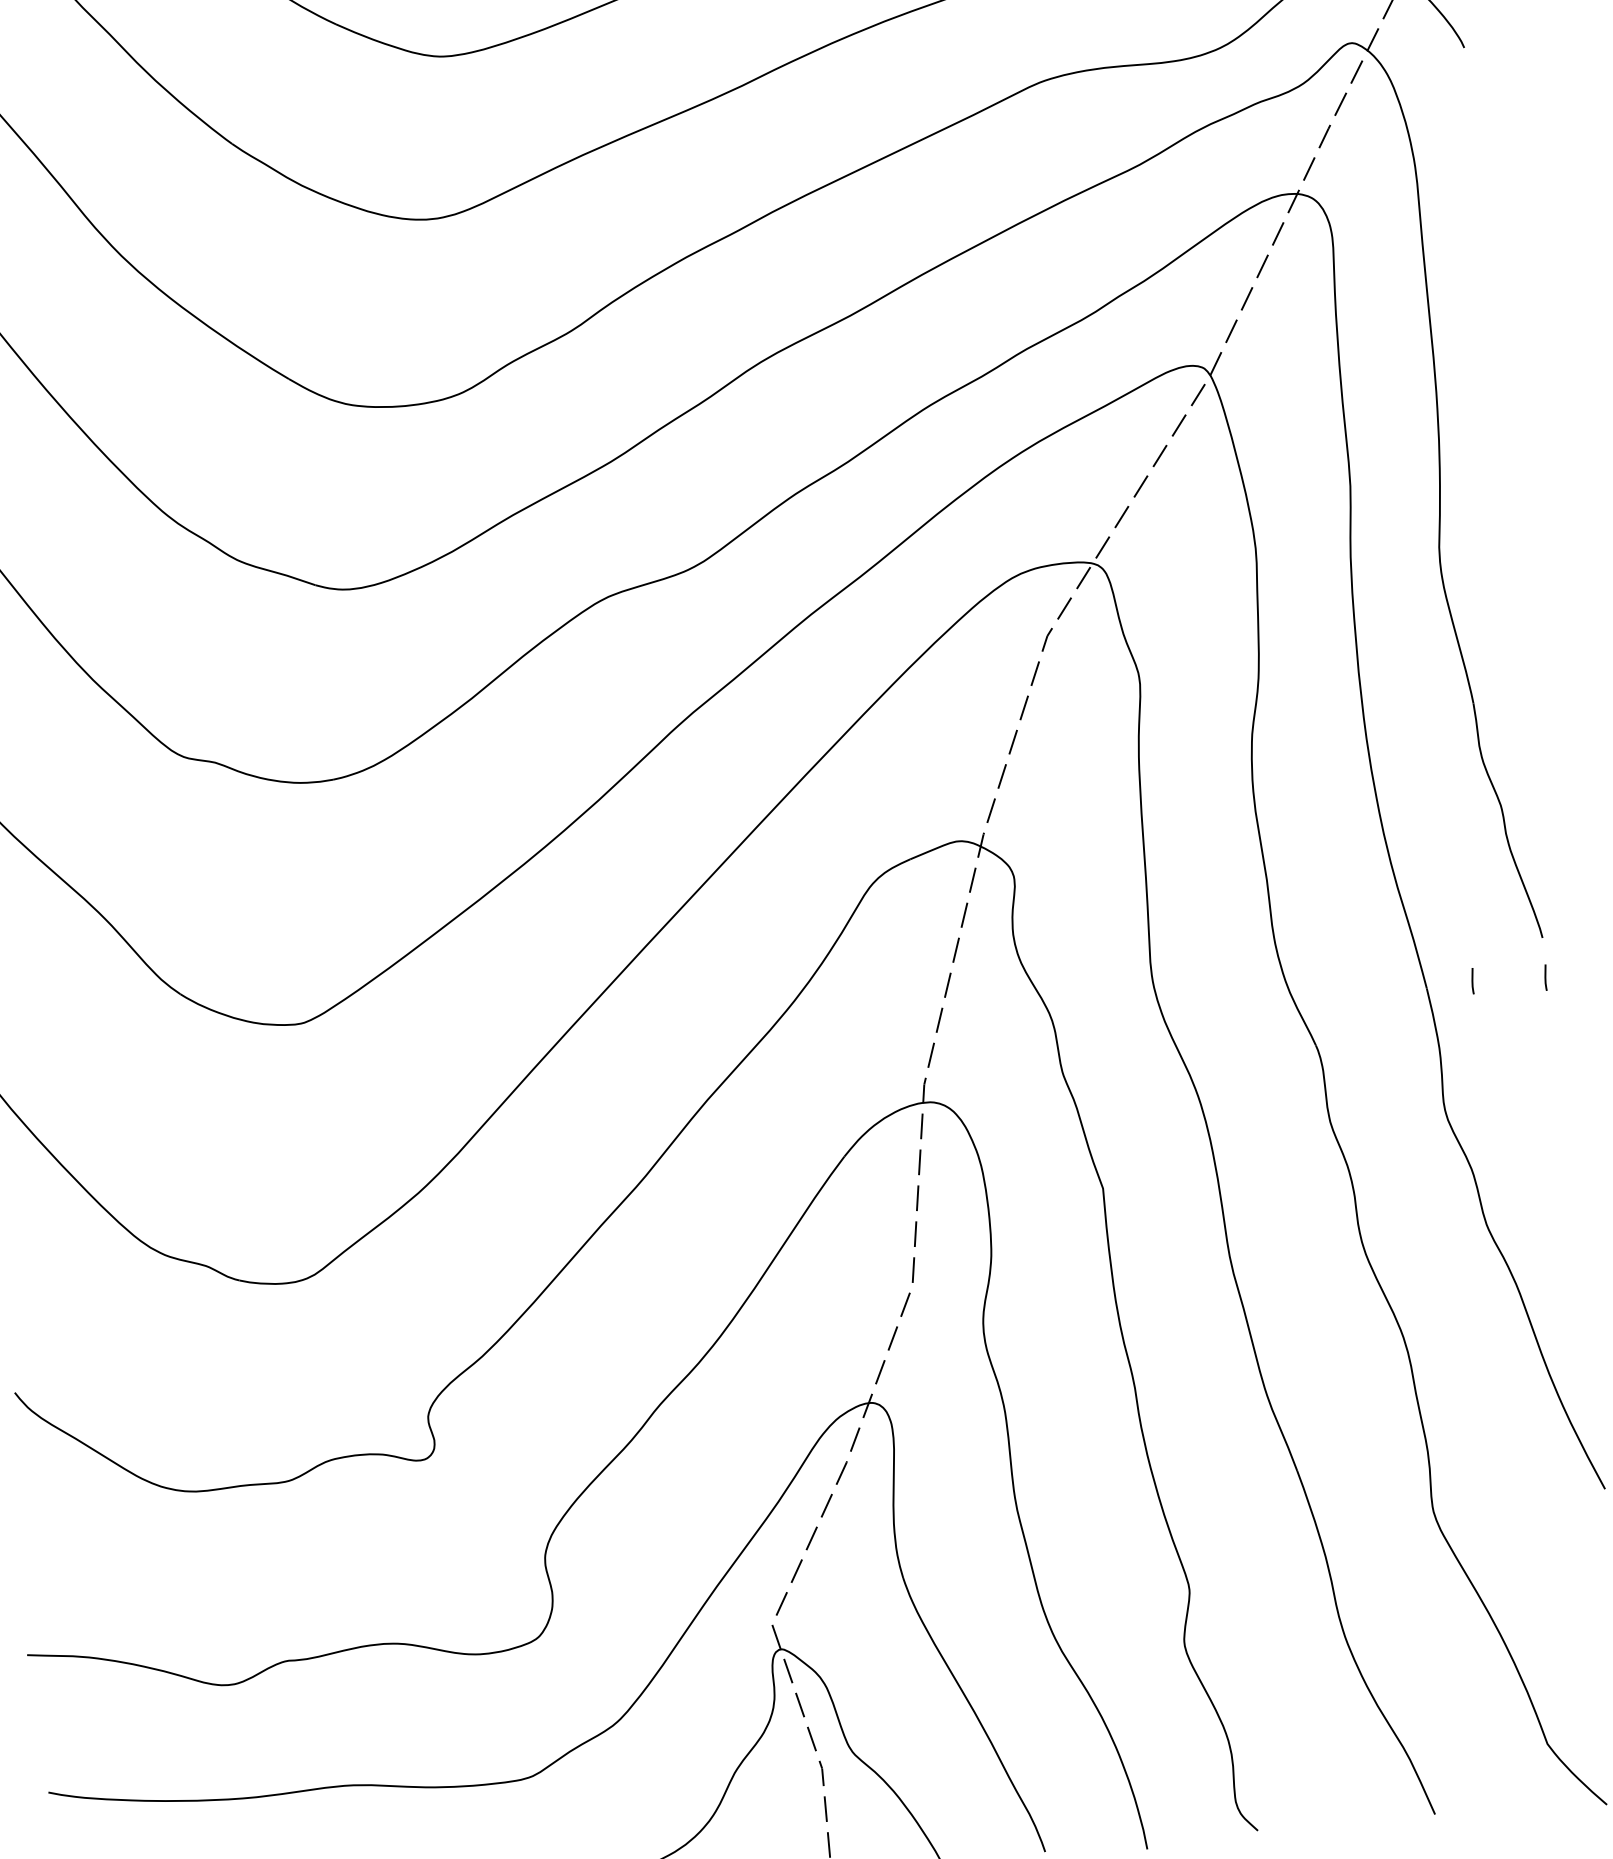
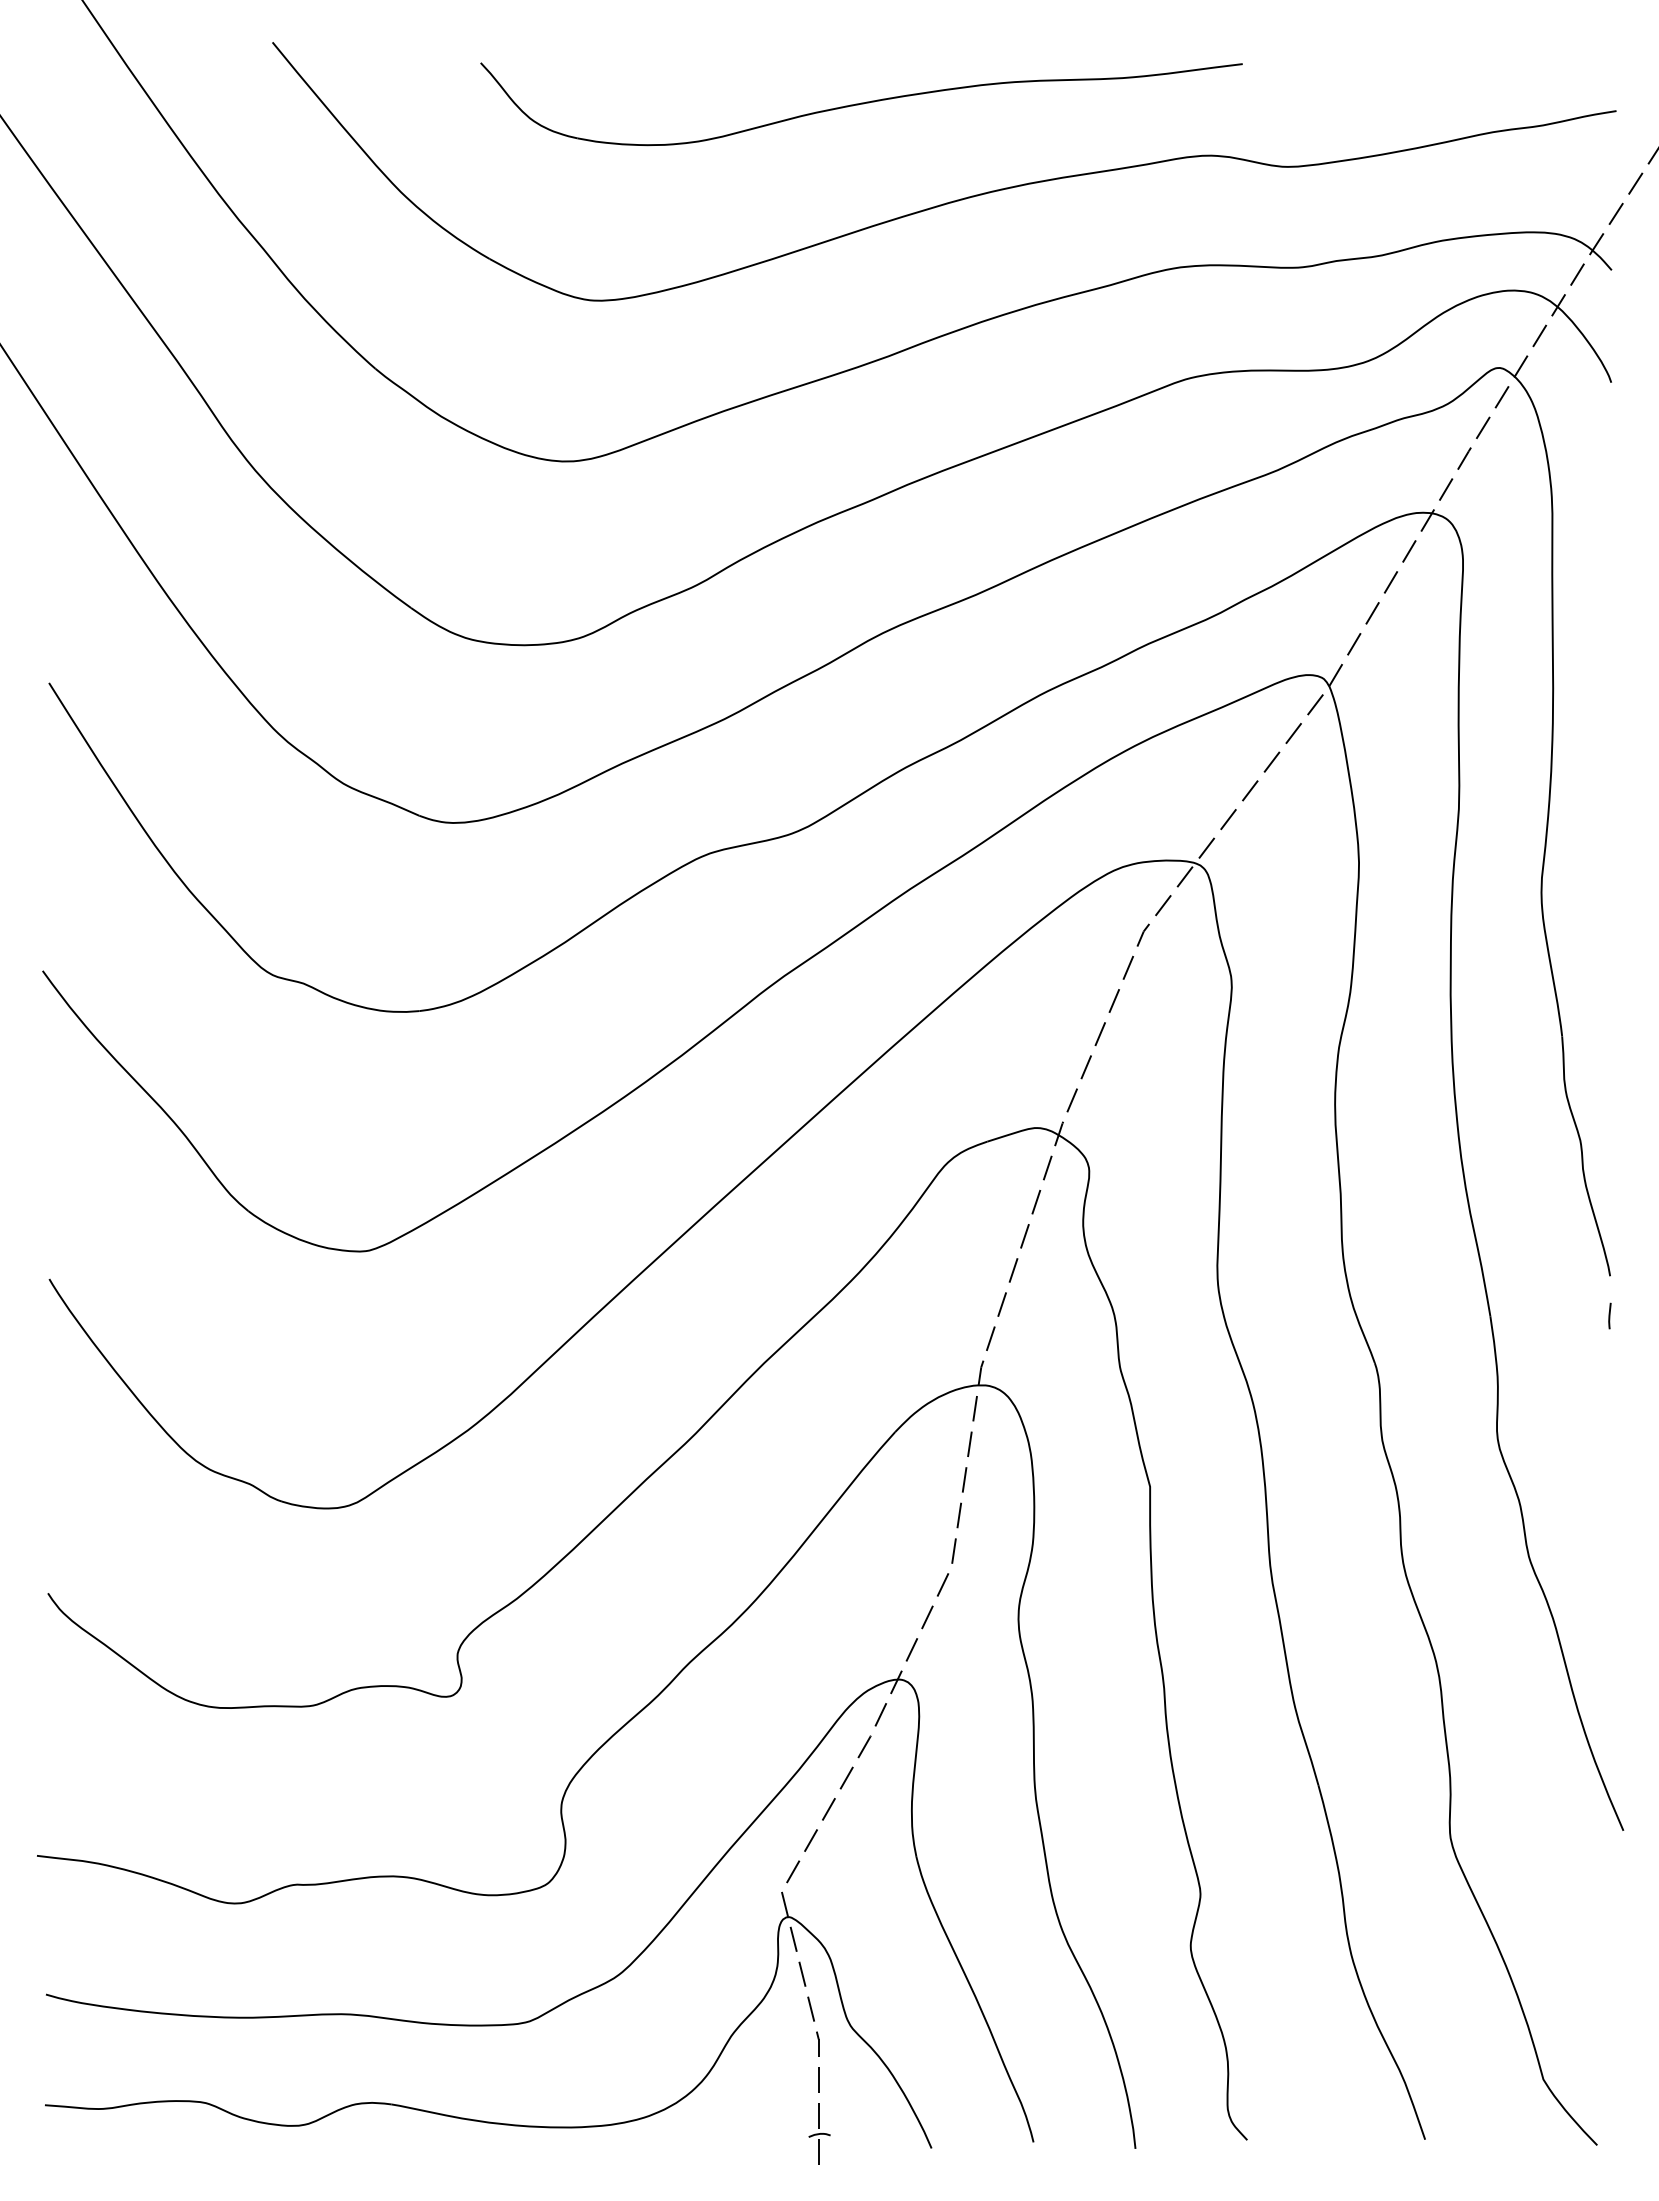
line: (1472, 980) -> (1536, 1312), removed

